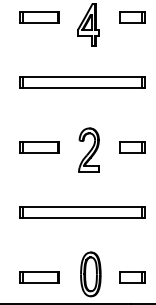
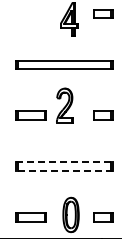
part: (39, 17) -> (30, 13), removed
part: (88, 149) -> (64, 105), moved
line: (82, 207) -> (64, 162), solid -> dashed
line: (82, 217) -> (64, 170), solid -> dashed

